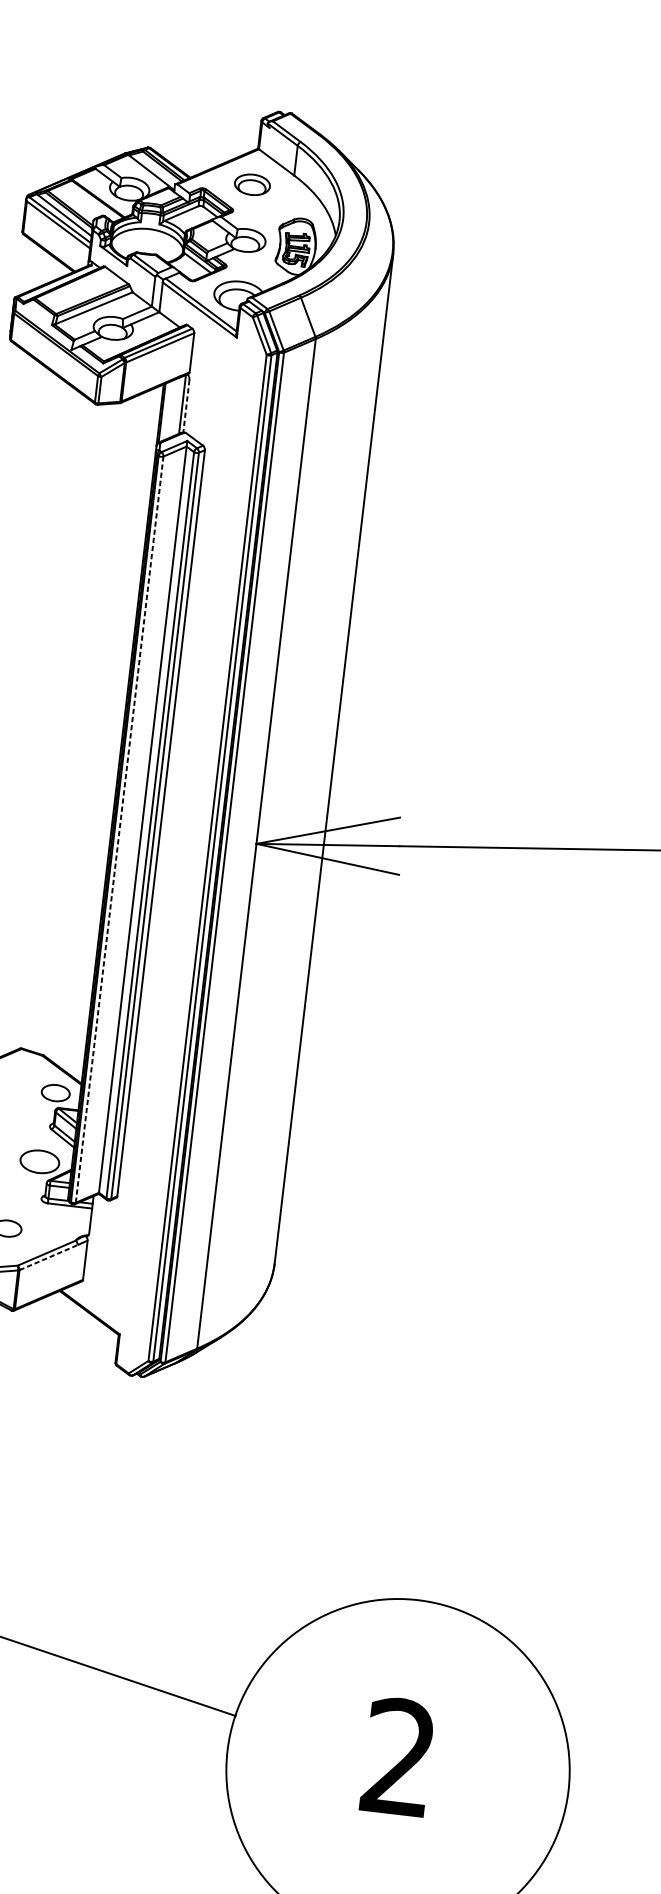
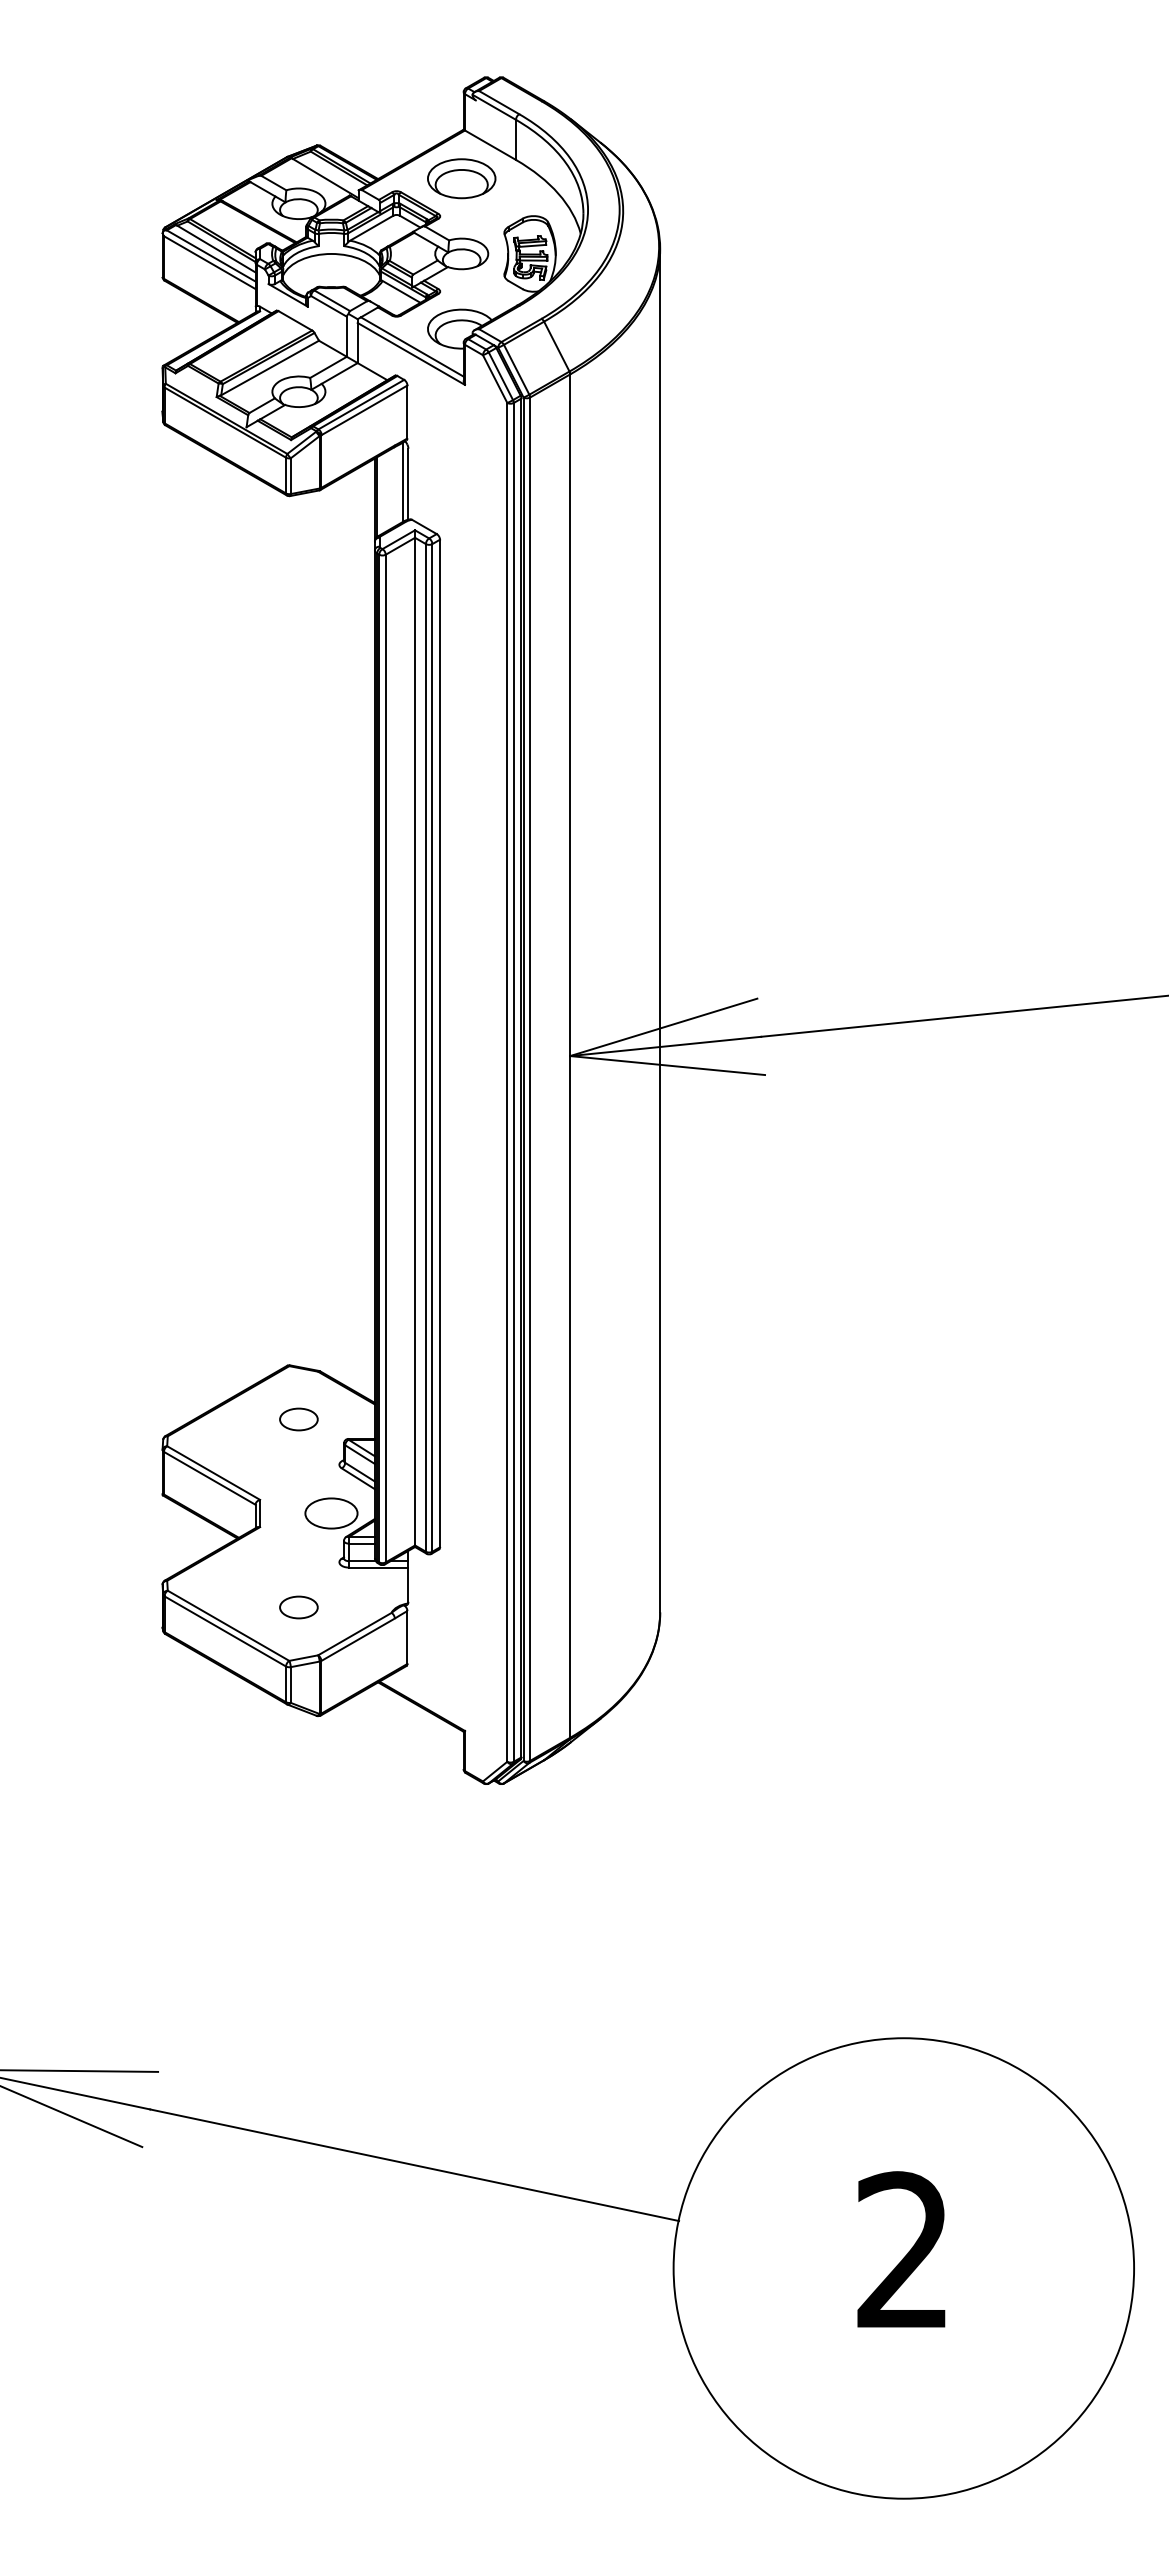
part: (252, 184) -> (461, 178), size x1.43
line: (186, 406) -> (408, 484), dashed -> solid
line: (119, 829) -> (385, 1058), dashed -> solid
part: (55, 1093) -> (298, 1419), moved
line: (48, 1257) -> (358, 1639), dashed -> solid

